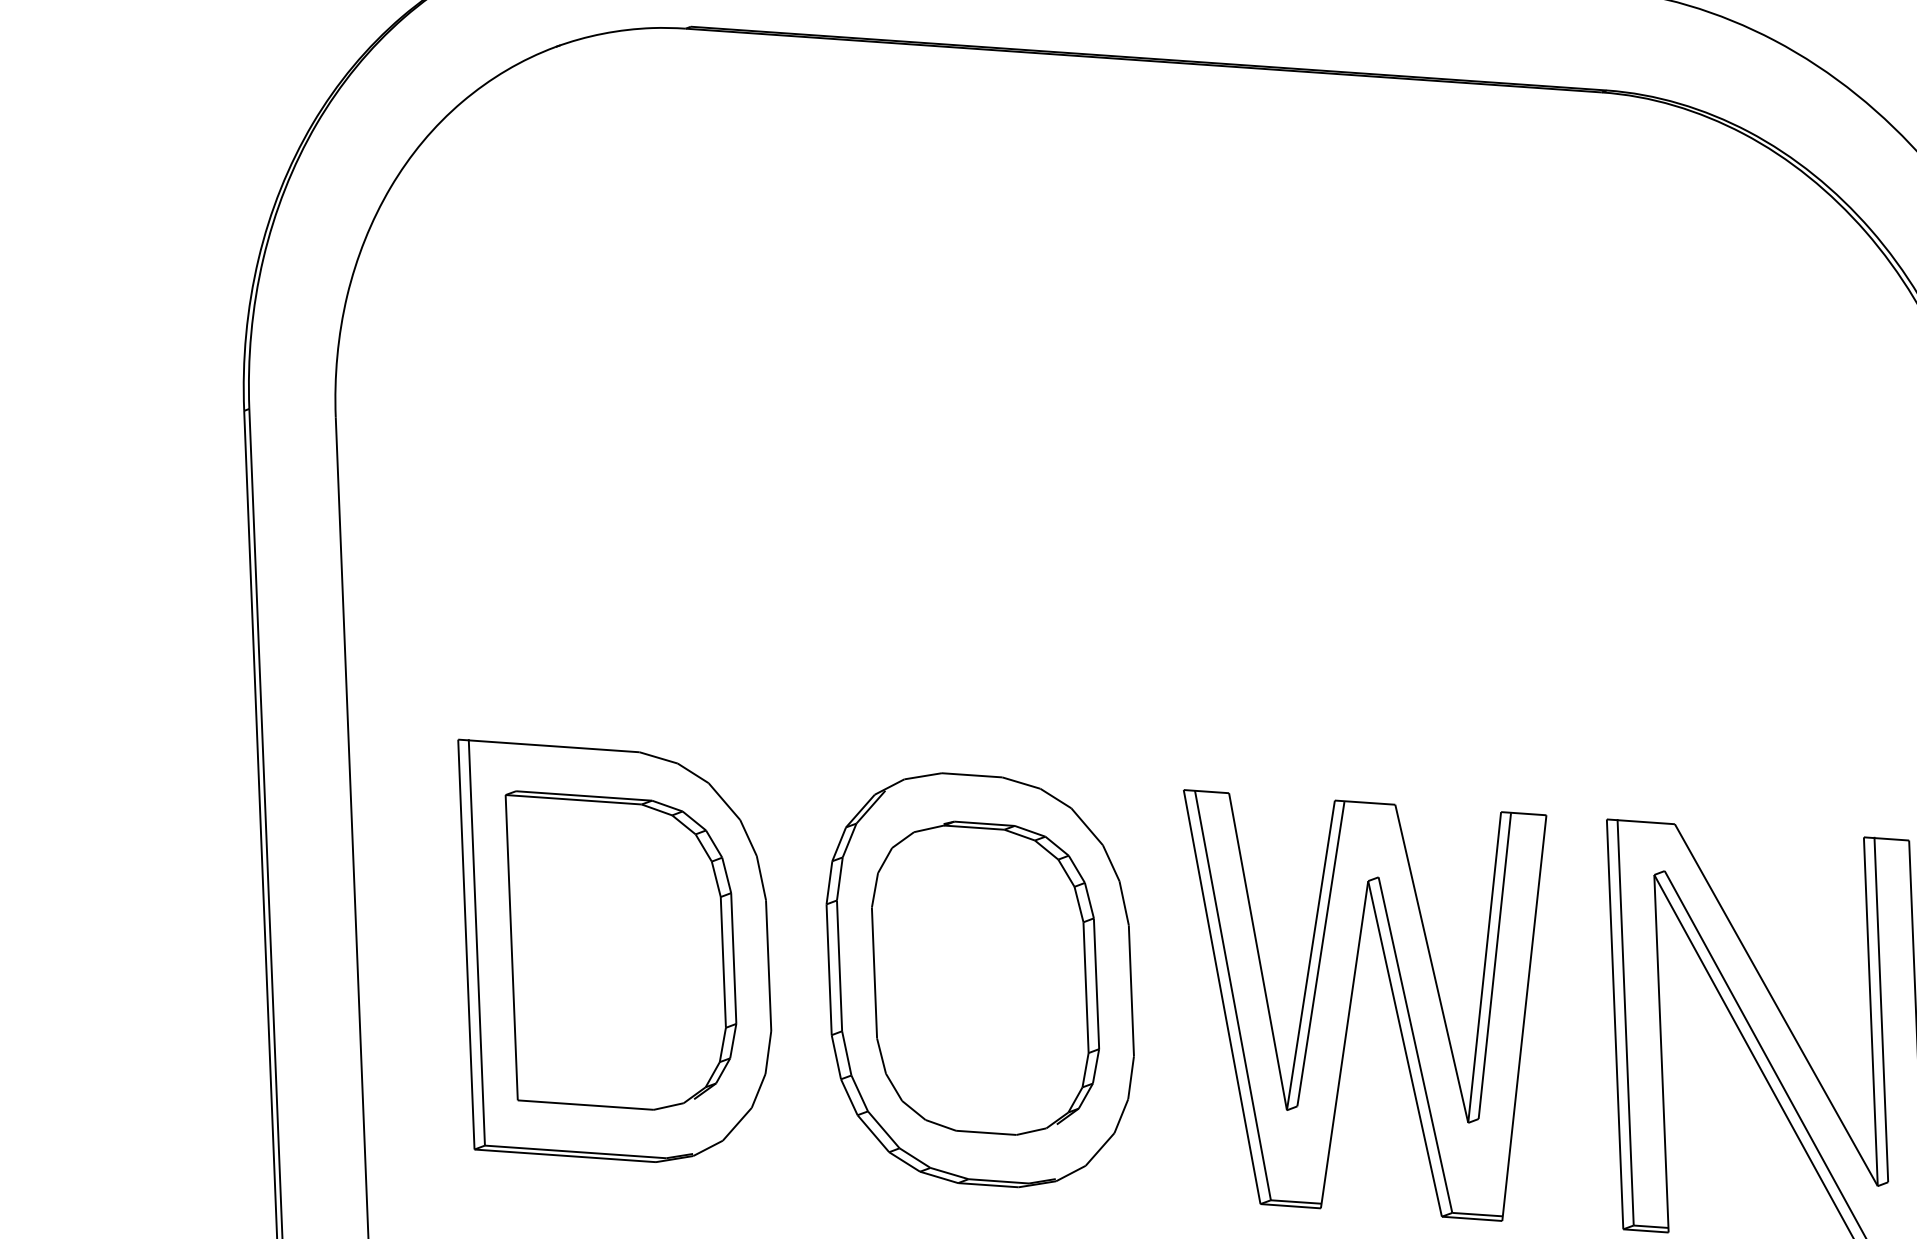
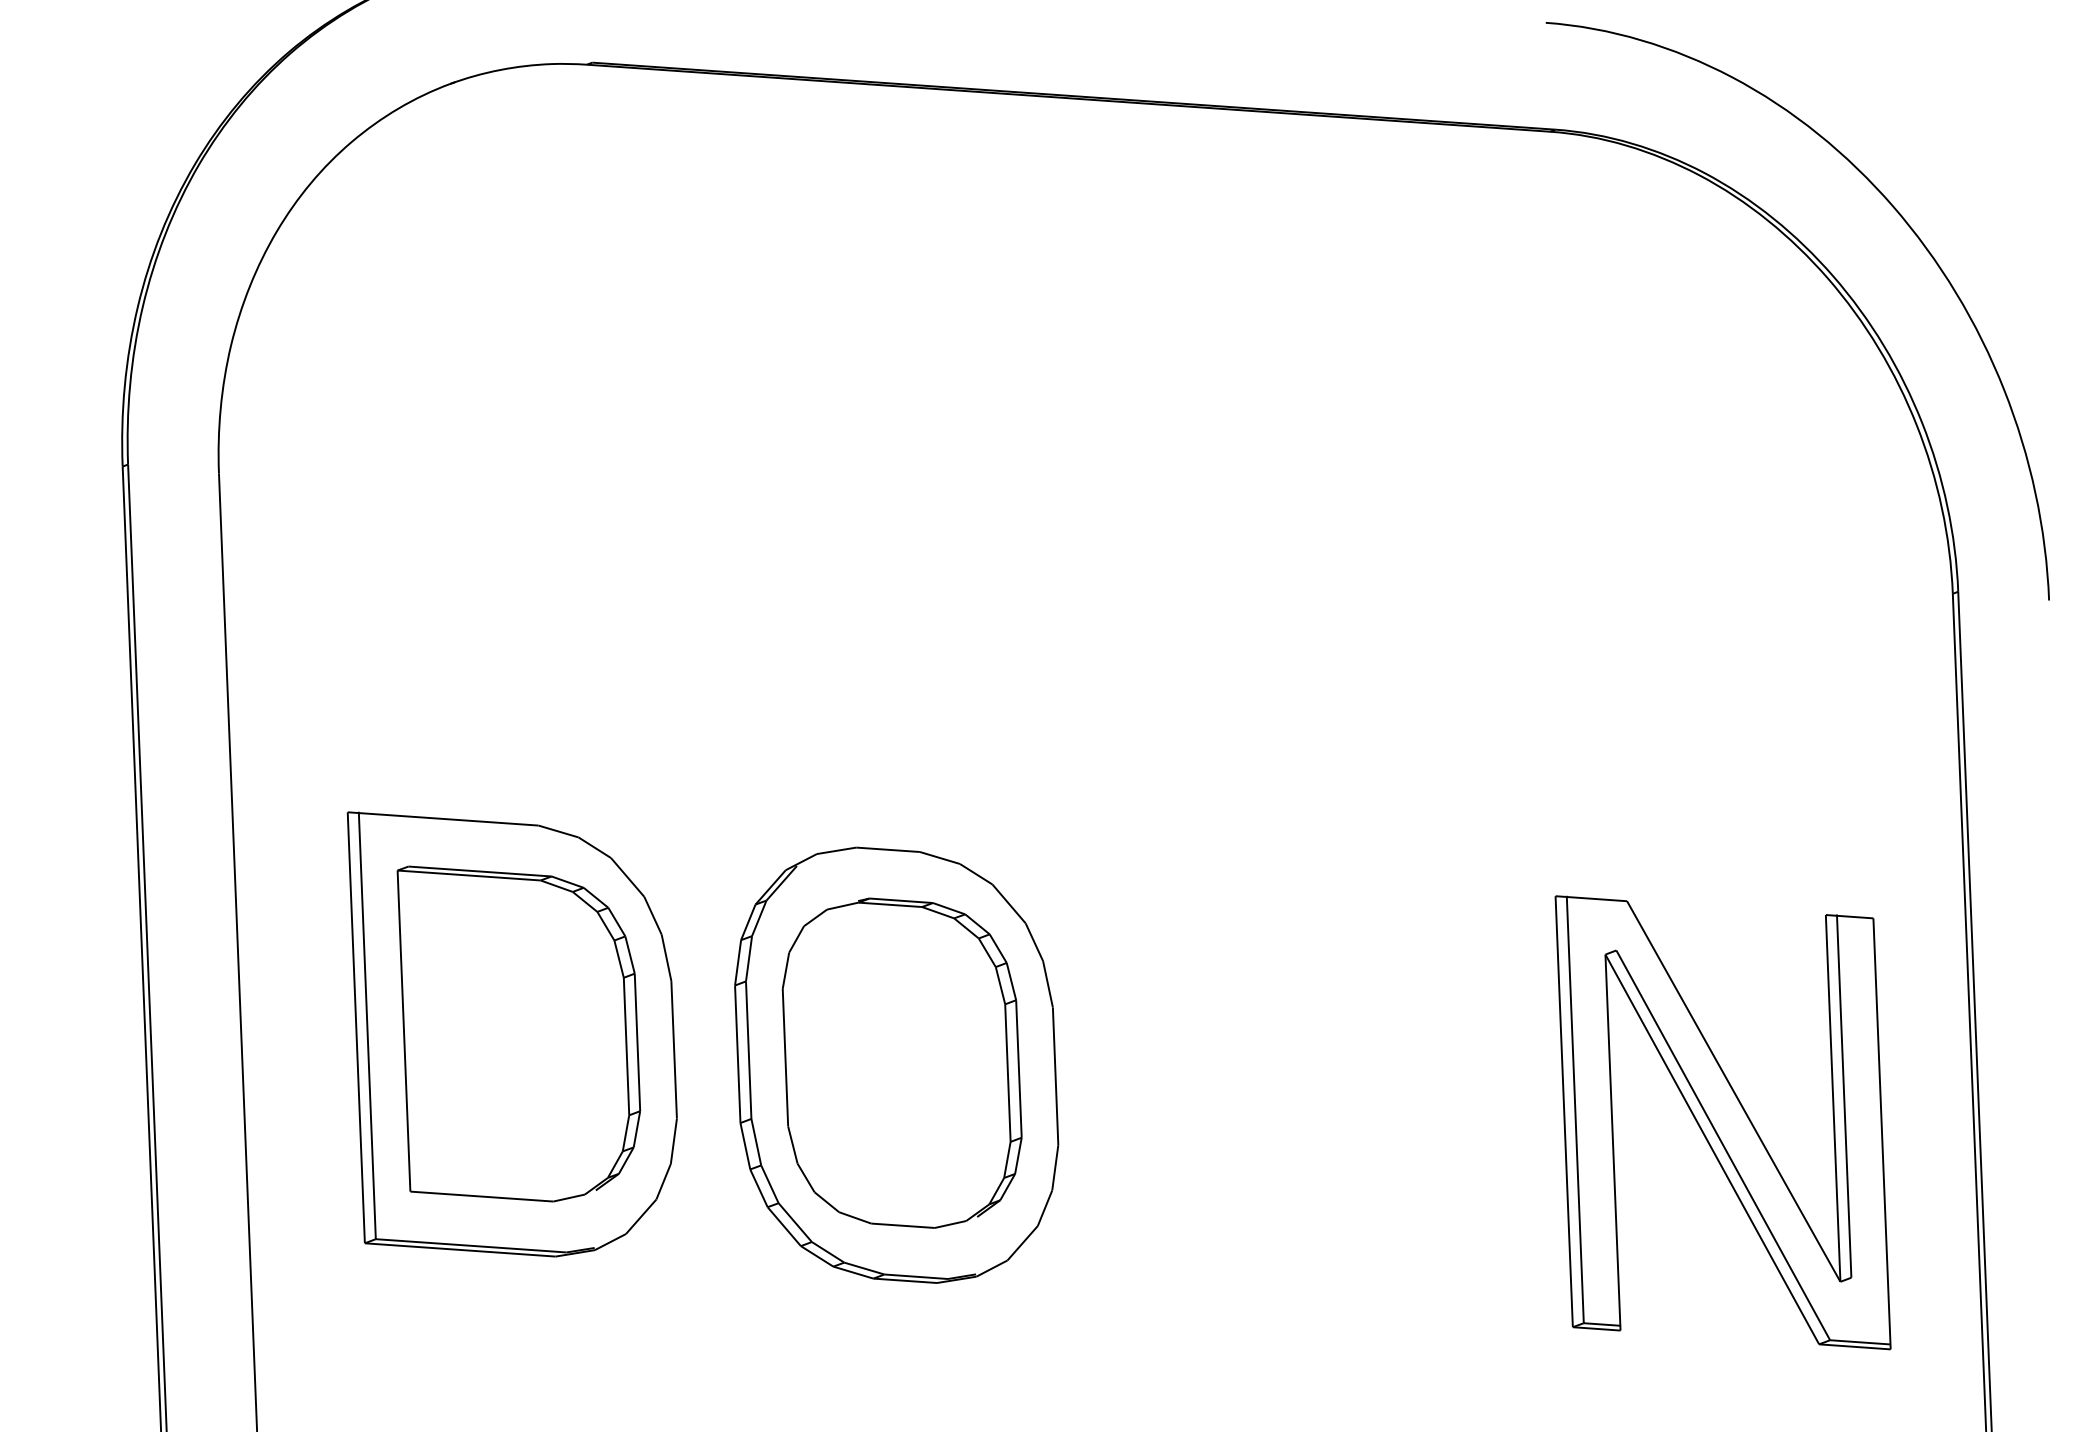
part: (1351, 1002) -> (1287, 1088), removed

